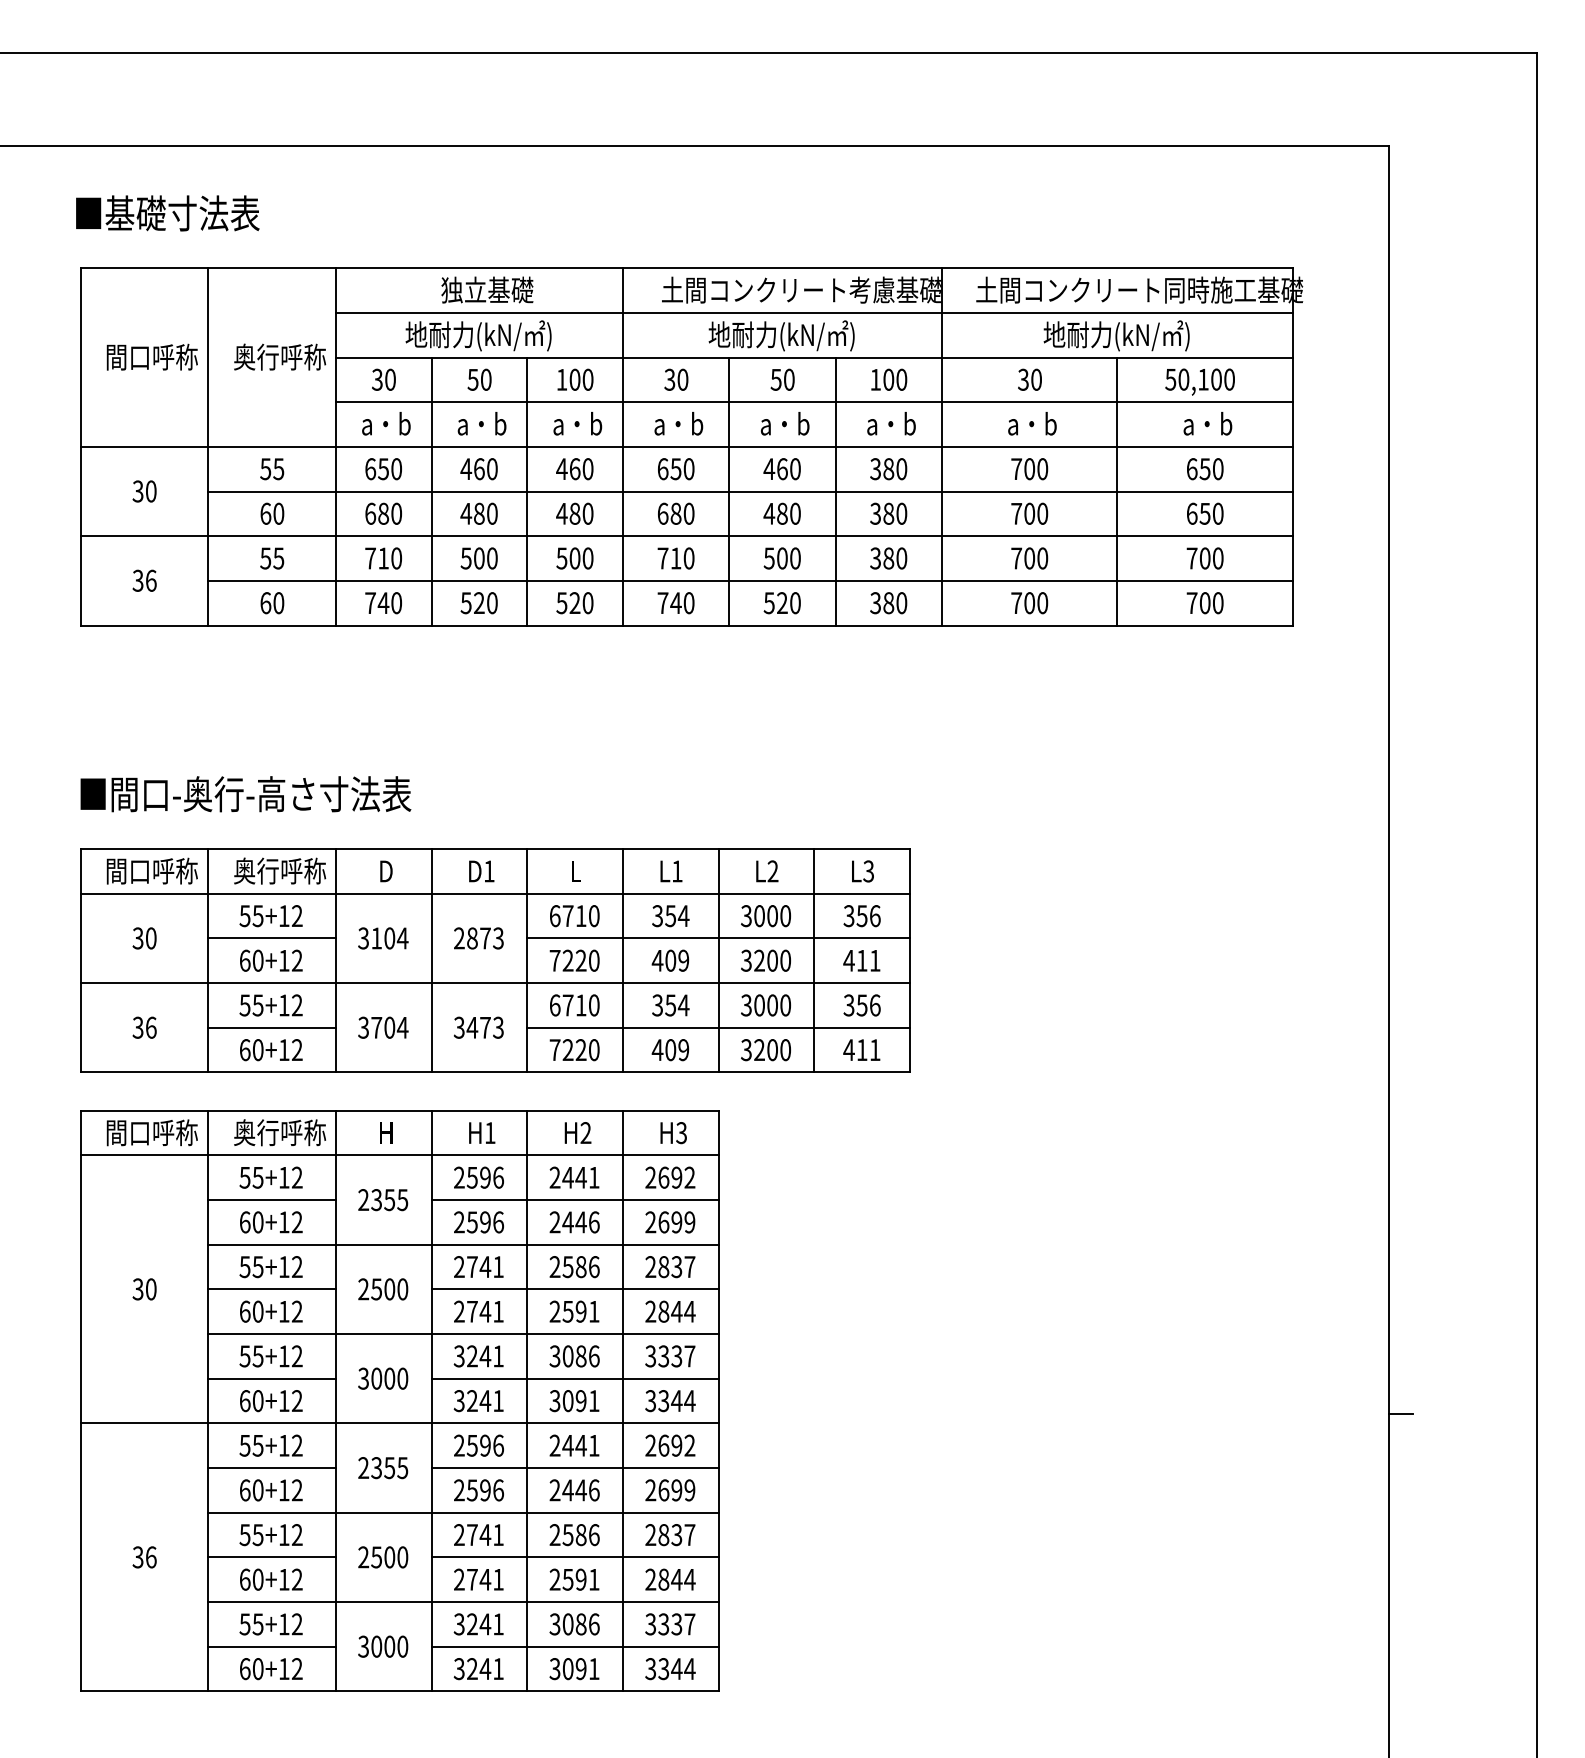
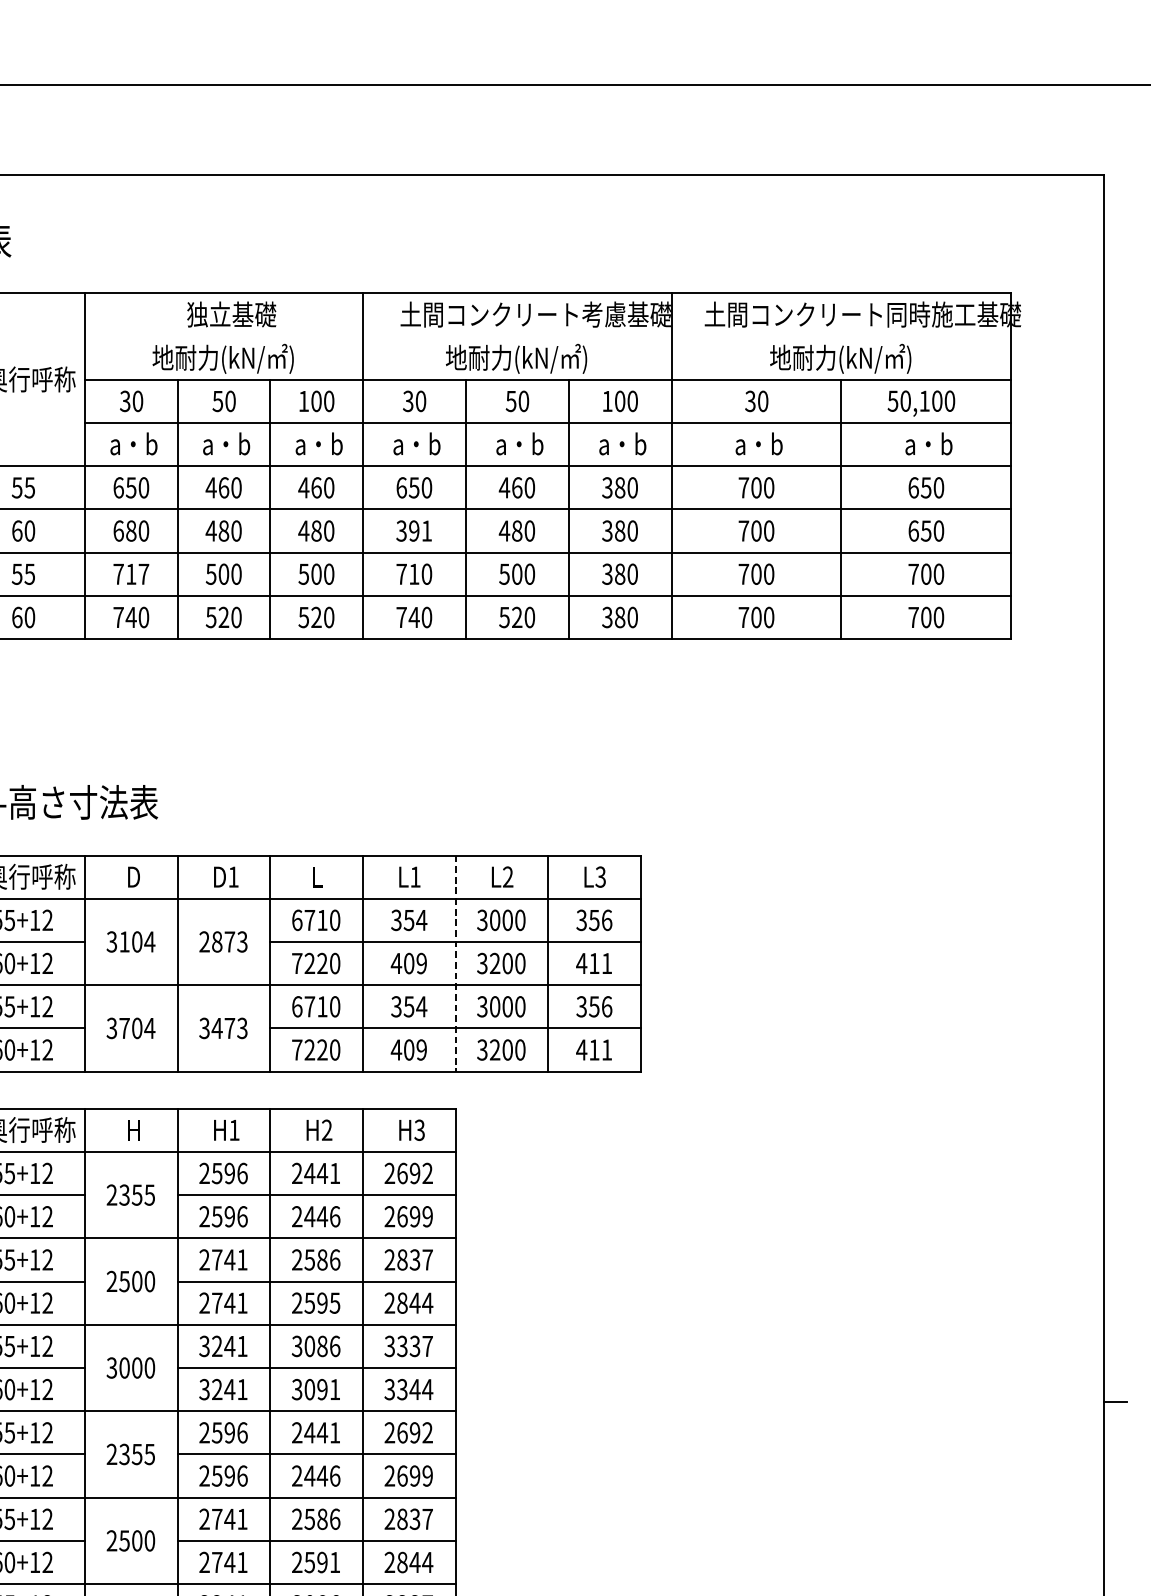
line: (813, 312) -> (547, 336), removed
text: (675, 513) -> (413, 530), 680 -> 391
text: (396, 558) -> (143, 574), 710 -> 717
line: (718, 960) -> (455, 963), solid -> dashed
text: (593, 1311) -> (334, 1302), 2591 -> 2595

